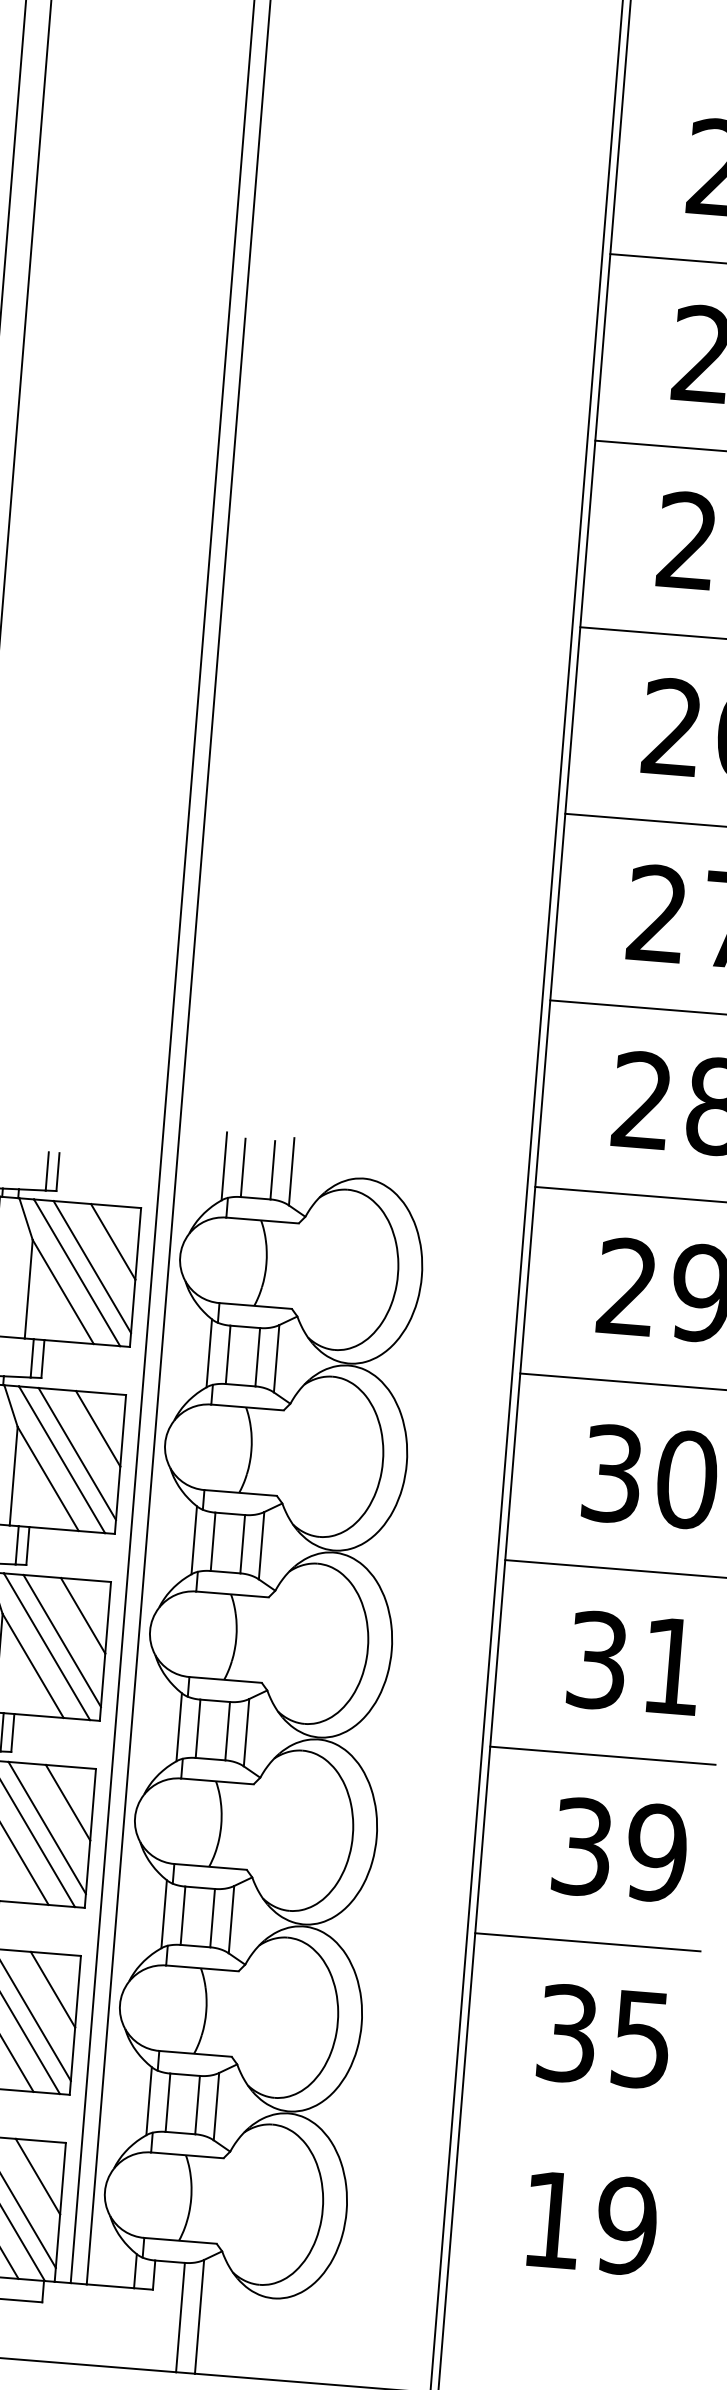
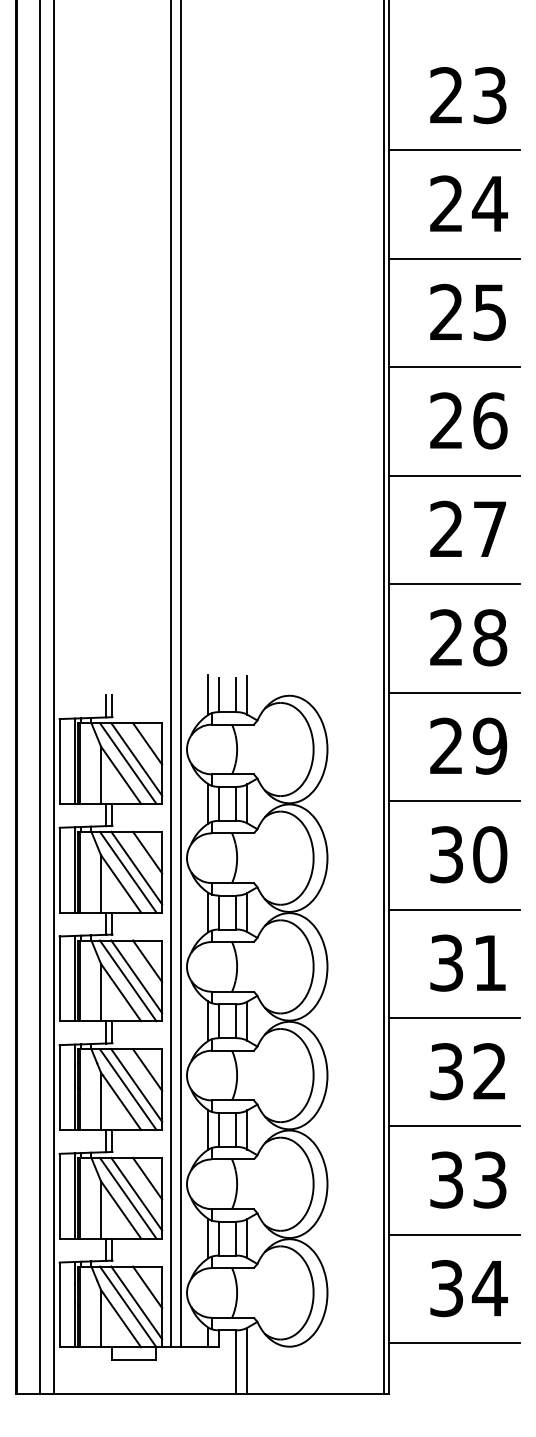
text: (655, 1852) -> (489, 1071), 39 -> 32
text: (642, 2038) -> (490, 1179), 35 -> 33
line: (571, 2128) -> (453, 1234), added
text: (591, 2223) -> (469, 1288), 19 -> 34
line: (556, 2315) -> (453, 1343), added

